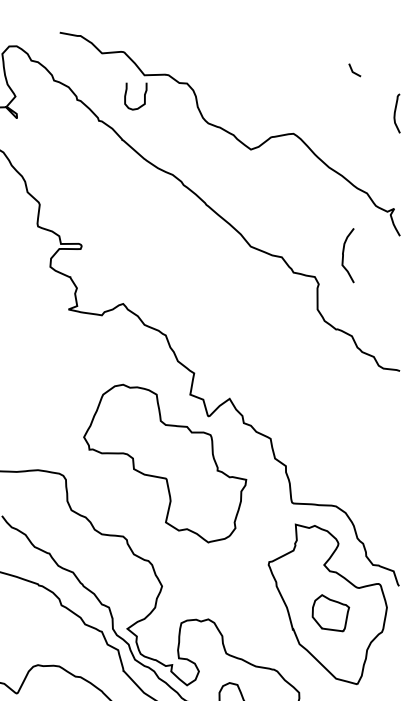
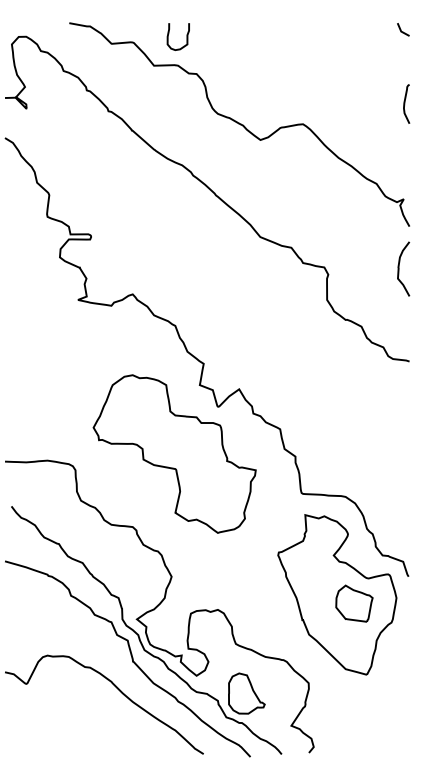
line: (352, 70) -> (401, 29), moved
curve: (126, 93) -> (169, 33), moved
curve: (343, 255) -> (399, 268), moved
part: (330, 613) -> (354, 603), moved

